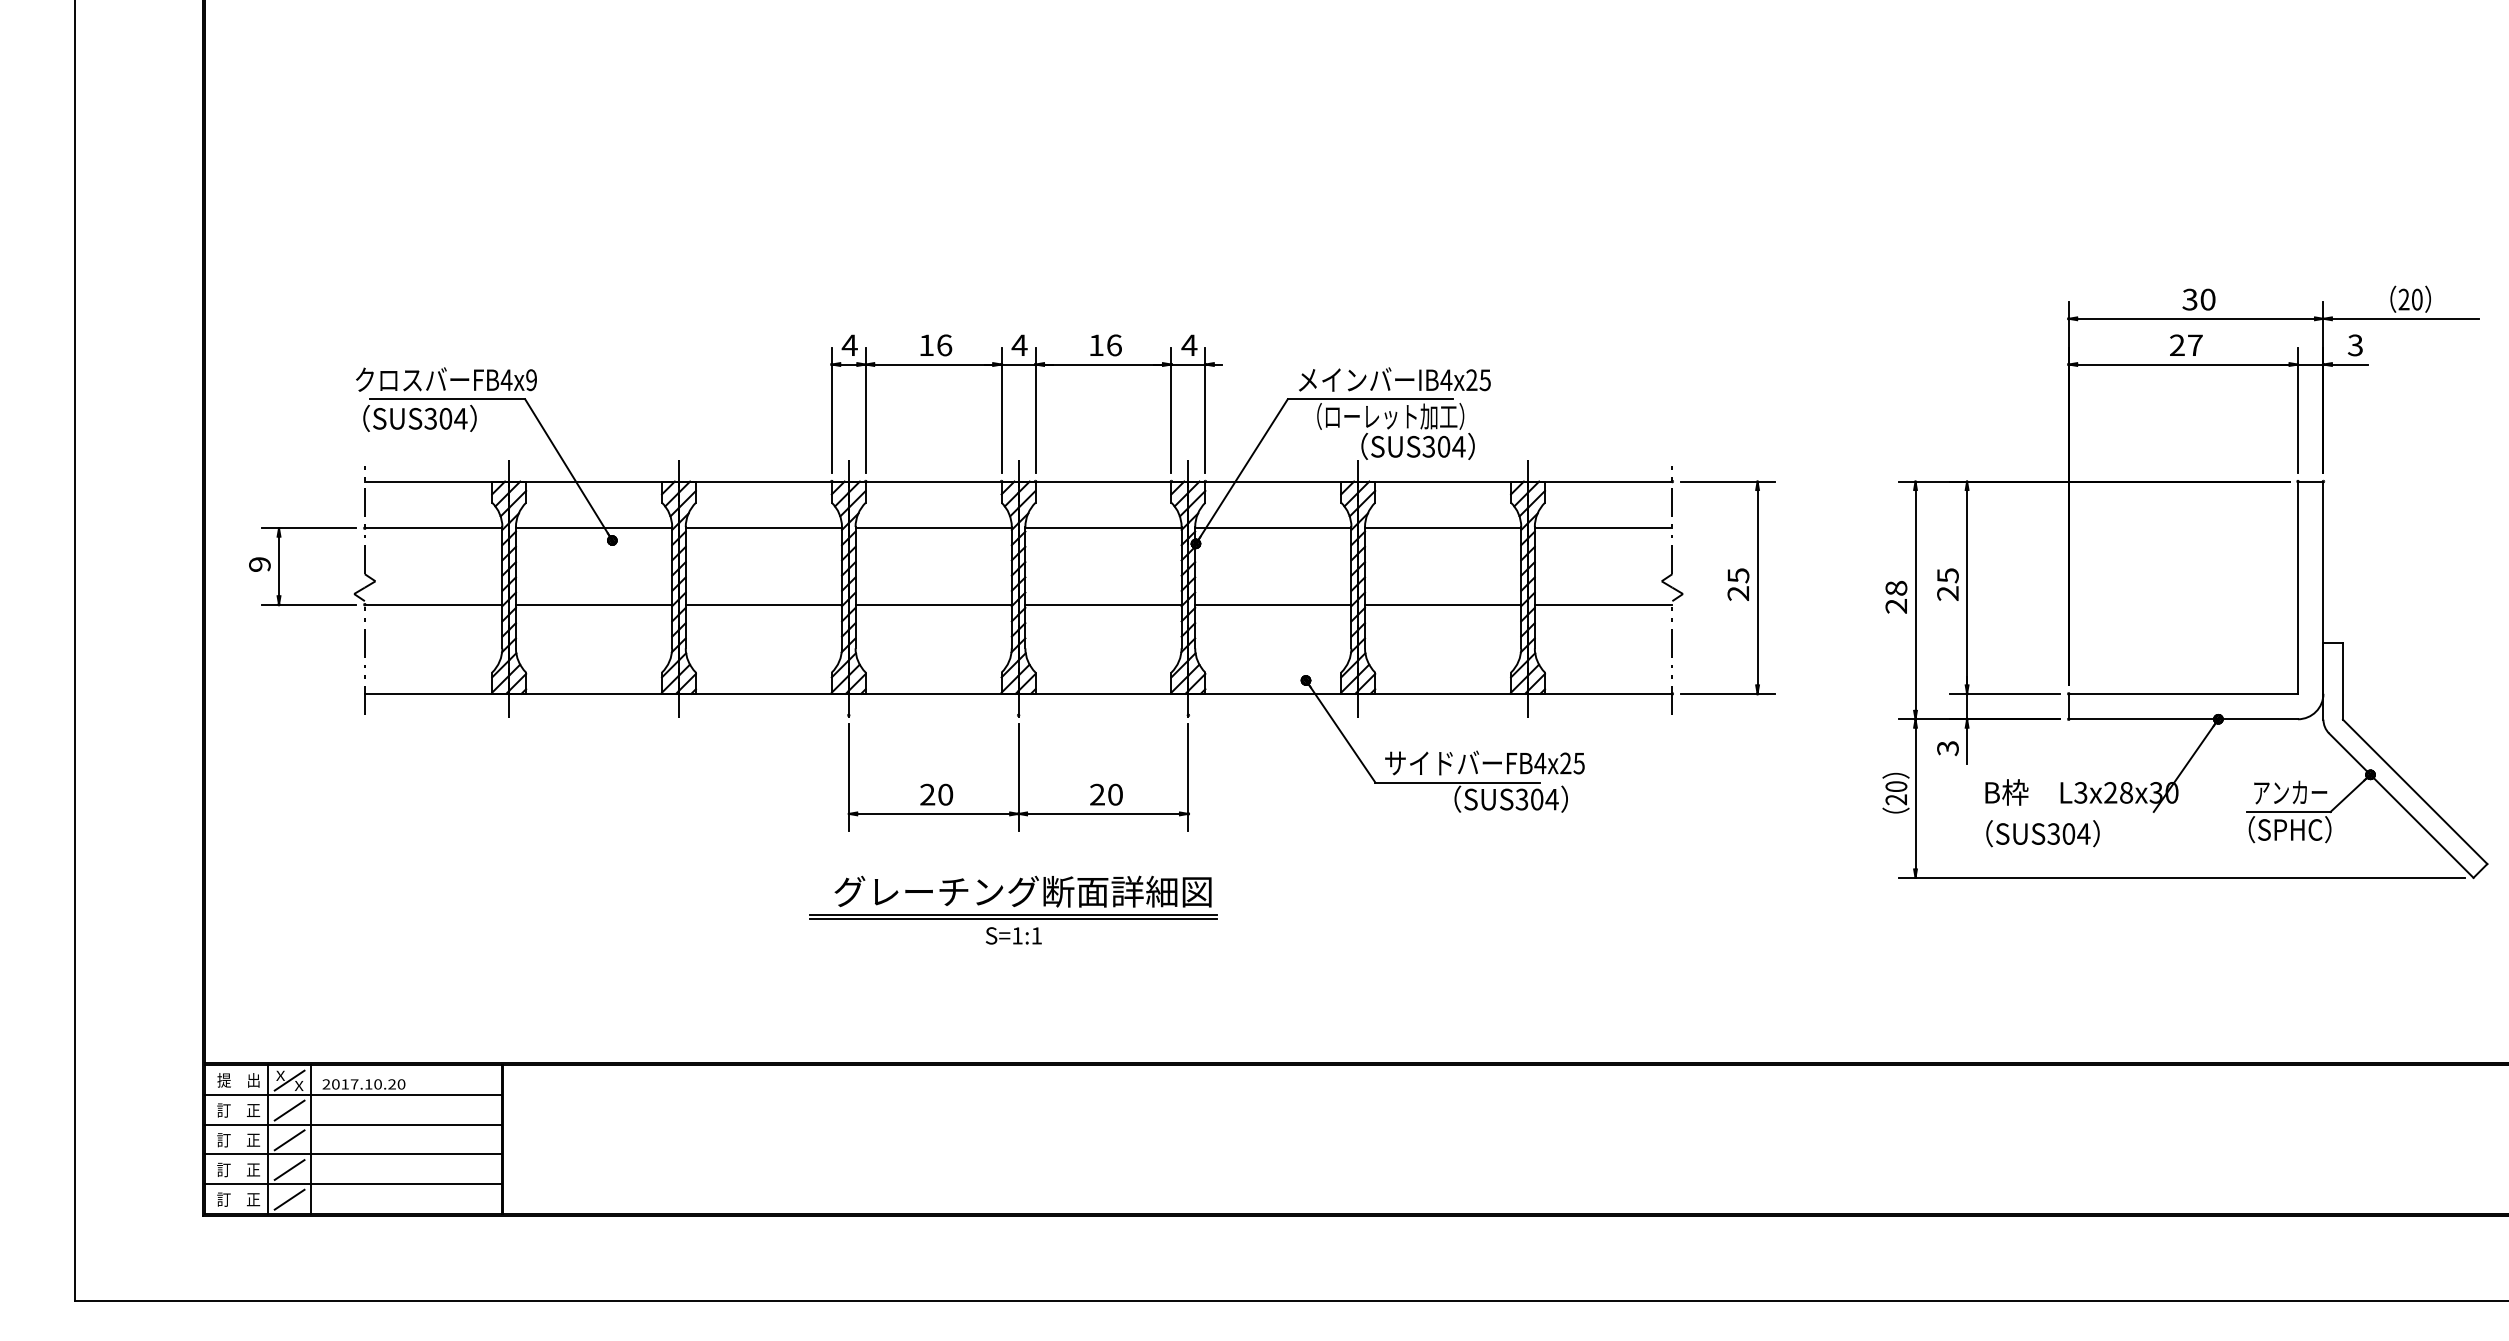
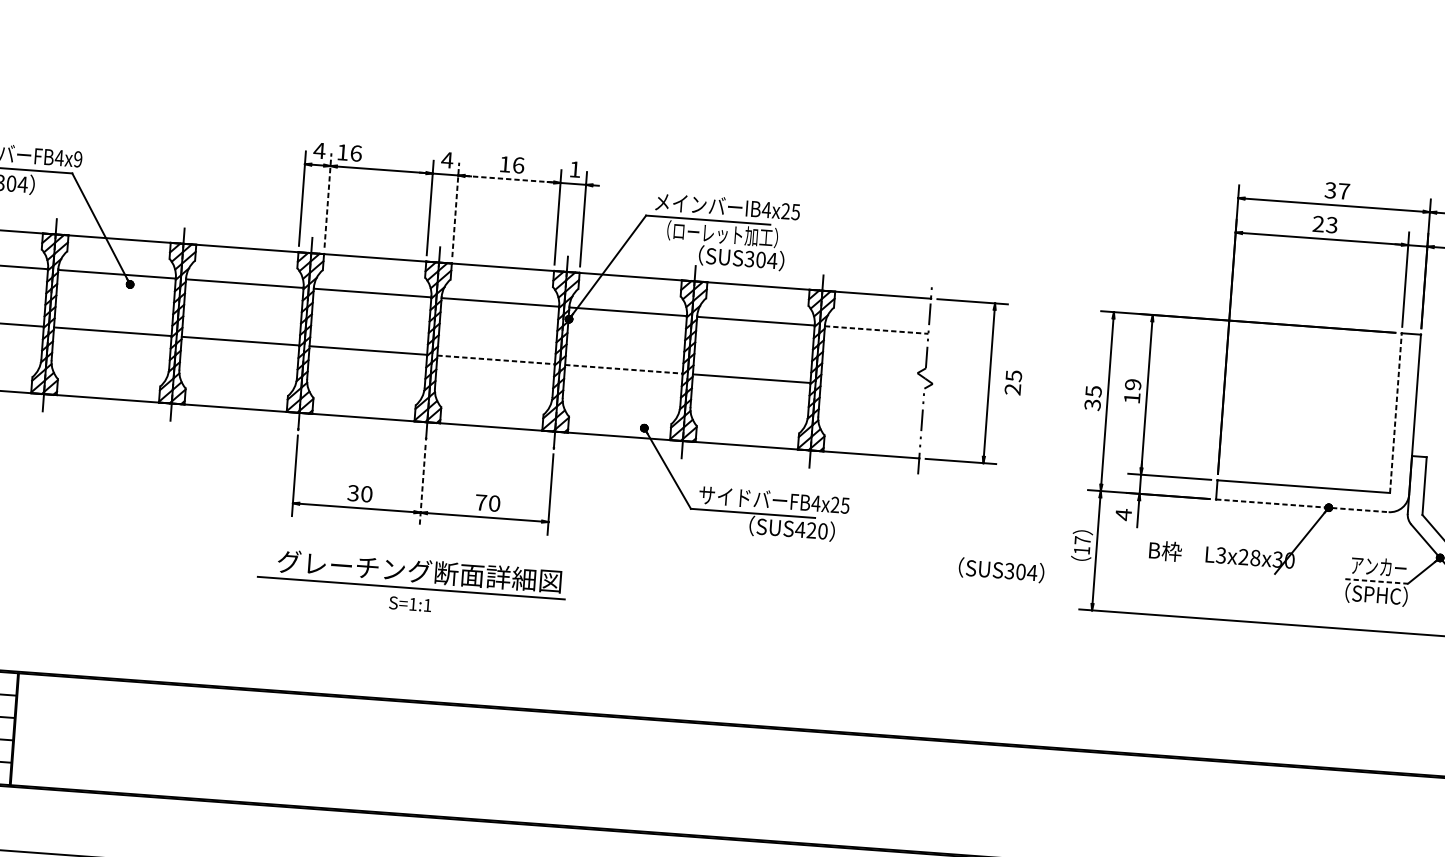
text: (2207, 299) -> (1343, 191), 30 -> 37
text: (1189, 344) -> (575, 168), 4 -> 1
text: (936, 345) -> (350, 153), moved
text: (2194, 345) -> (1331, 225), 27 -> 23
line: (1104, 364) -> (510, 179), solid -> dashed
line: (865, 410) -> (327, 200), solid -> dashed
line: (1035, 410) -> (455, 210), solid -> dashed
line: (1603, 528) -> (876, 330), solid -> dashed
text: (1738, 584) -> (1013, 382), moved
text: (1947, 584) -> (1132, 391), 25 -> 19
line: (2297, 587) -> (1395, 412), solid -> dashed
text: (1896, 597) -> (1093, 398), 28 -> 35
line: (1104, 604) -> (496, 359), solid -> dashed
line: (1273, 604) -> (624, 369), solid -> dashed
line: (1603, 604) -> (872, 387), removed
line: (2183, 719) -> (1302, 506), solid -> dashed
text: (1947, 748) -> (1123, 514), 3 -> 4
line: (1018, 777) -> (422, 485), solid -> dashed
text: (1896, 793) -> (1082, 545), 20 -> 17
text: (927, 794) -> (353, 493), 20 -> 30
text: (1097, 794) -> (481, 502), 20 -> 70
text: (1536, 799) -> (811, 530), SUS304 -> SUS420
line: (2288, 812) -> (1376, 581), solid -> dashed
text: (2042, 833) -> (1001, 570), moved
line: (1013, 918) -> (411, 591), removed

